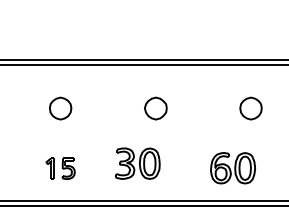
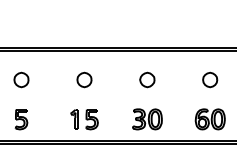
part: (137, 163) -> (147, 119), moved
part: (60, 168) -> (84, 119), size x1.43
part: (231, 168) -> (209, 119), moved

